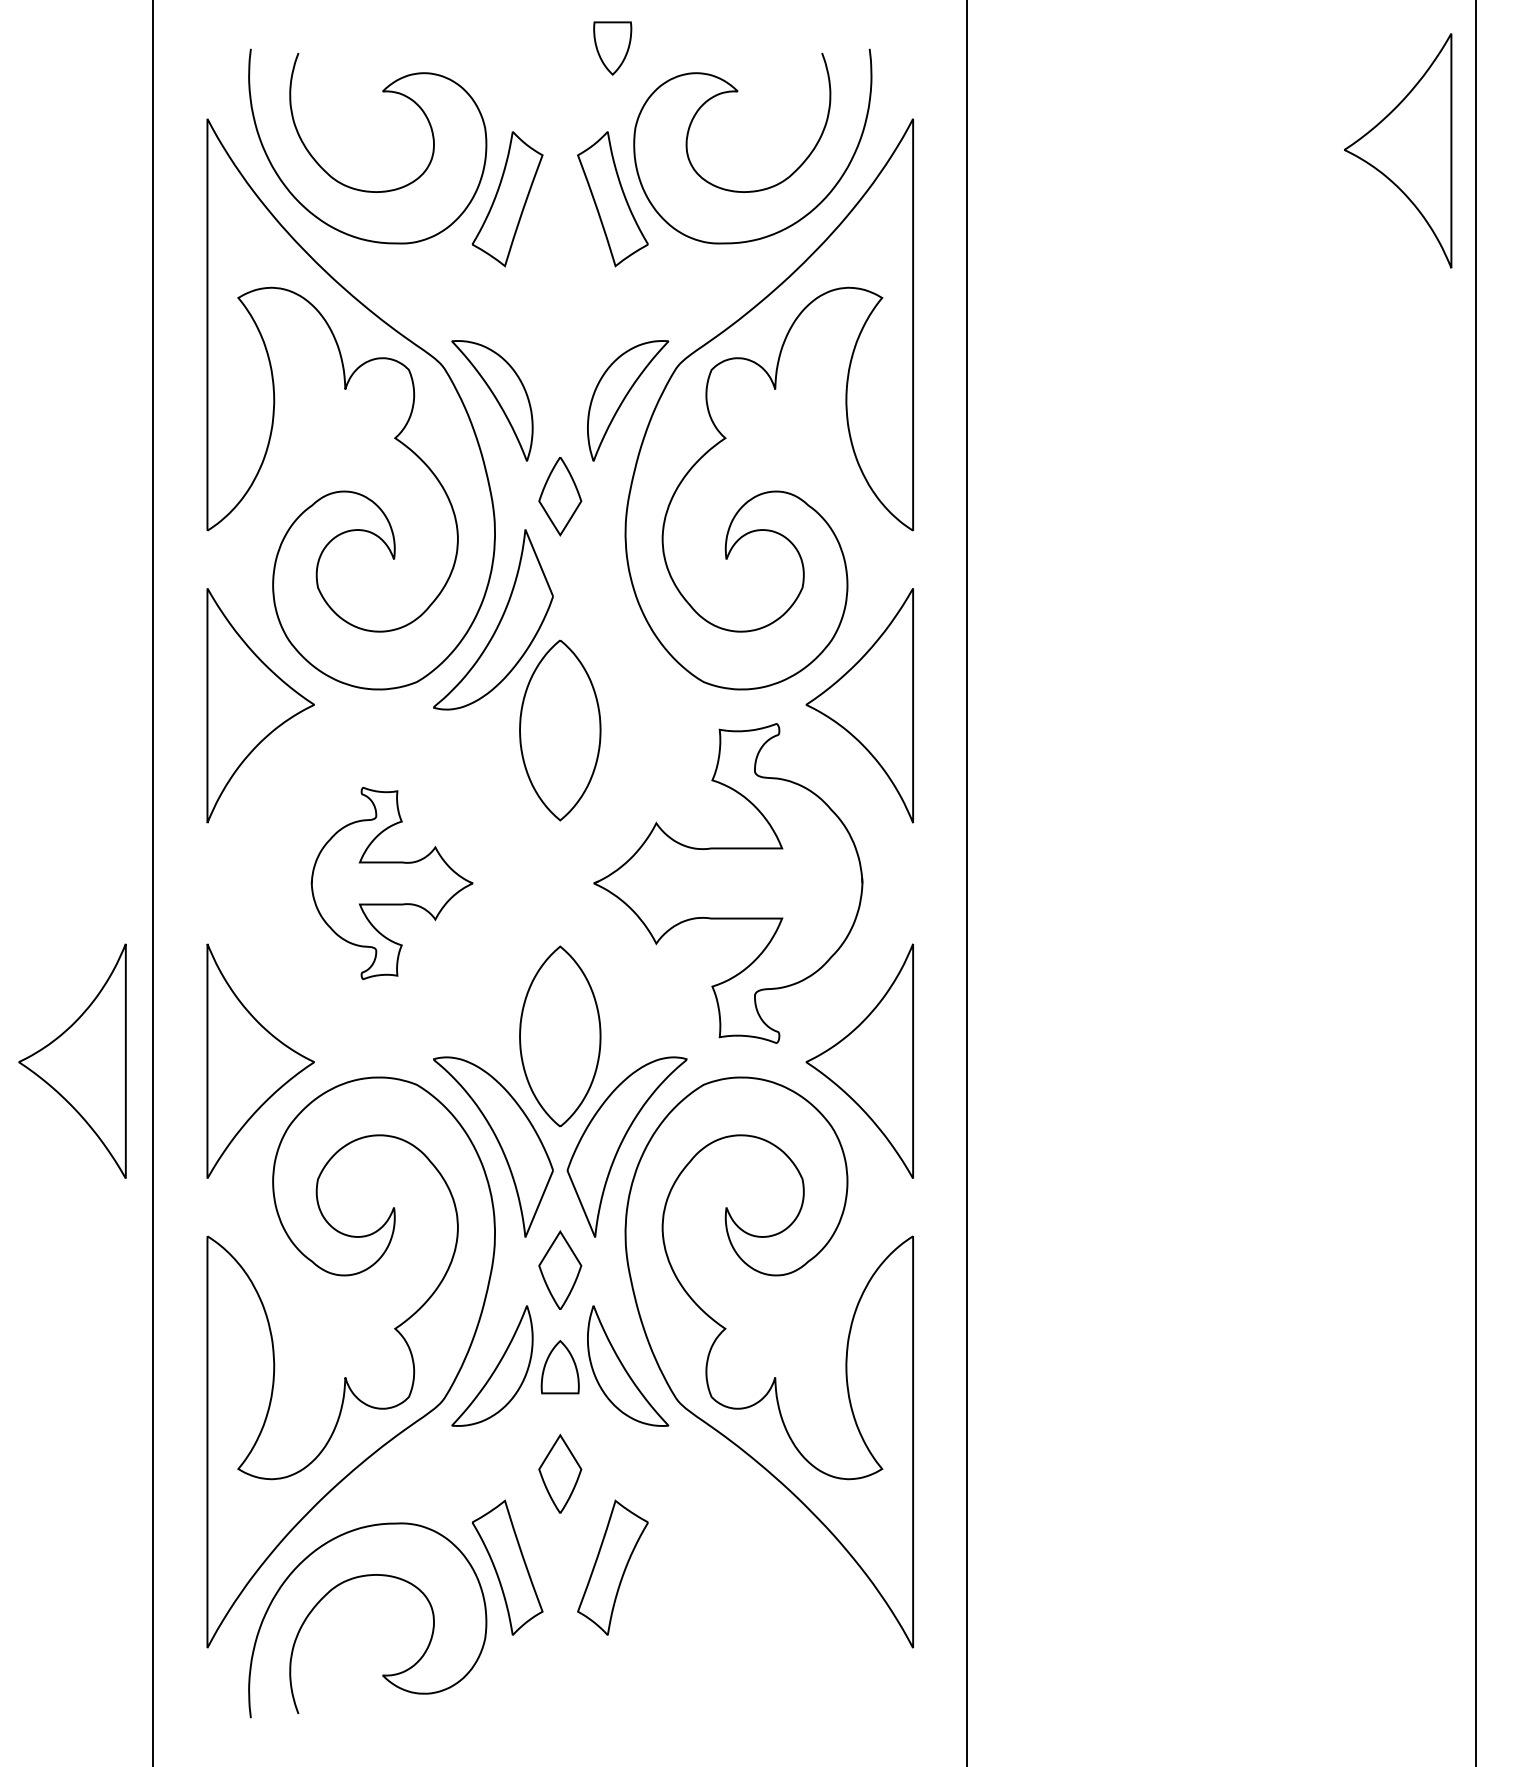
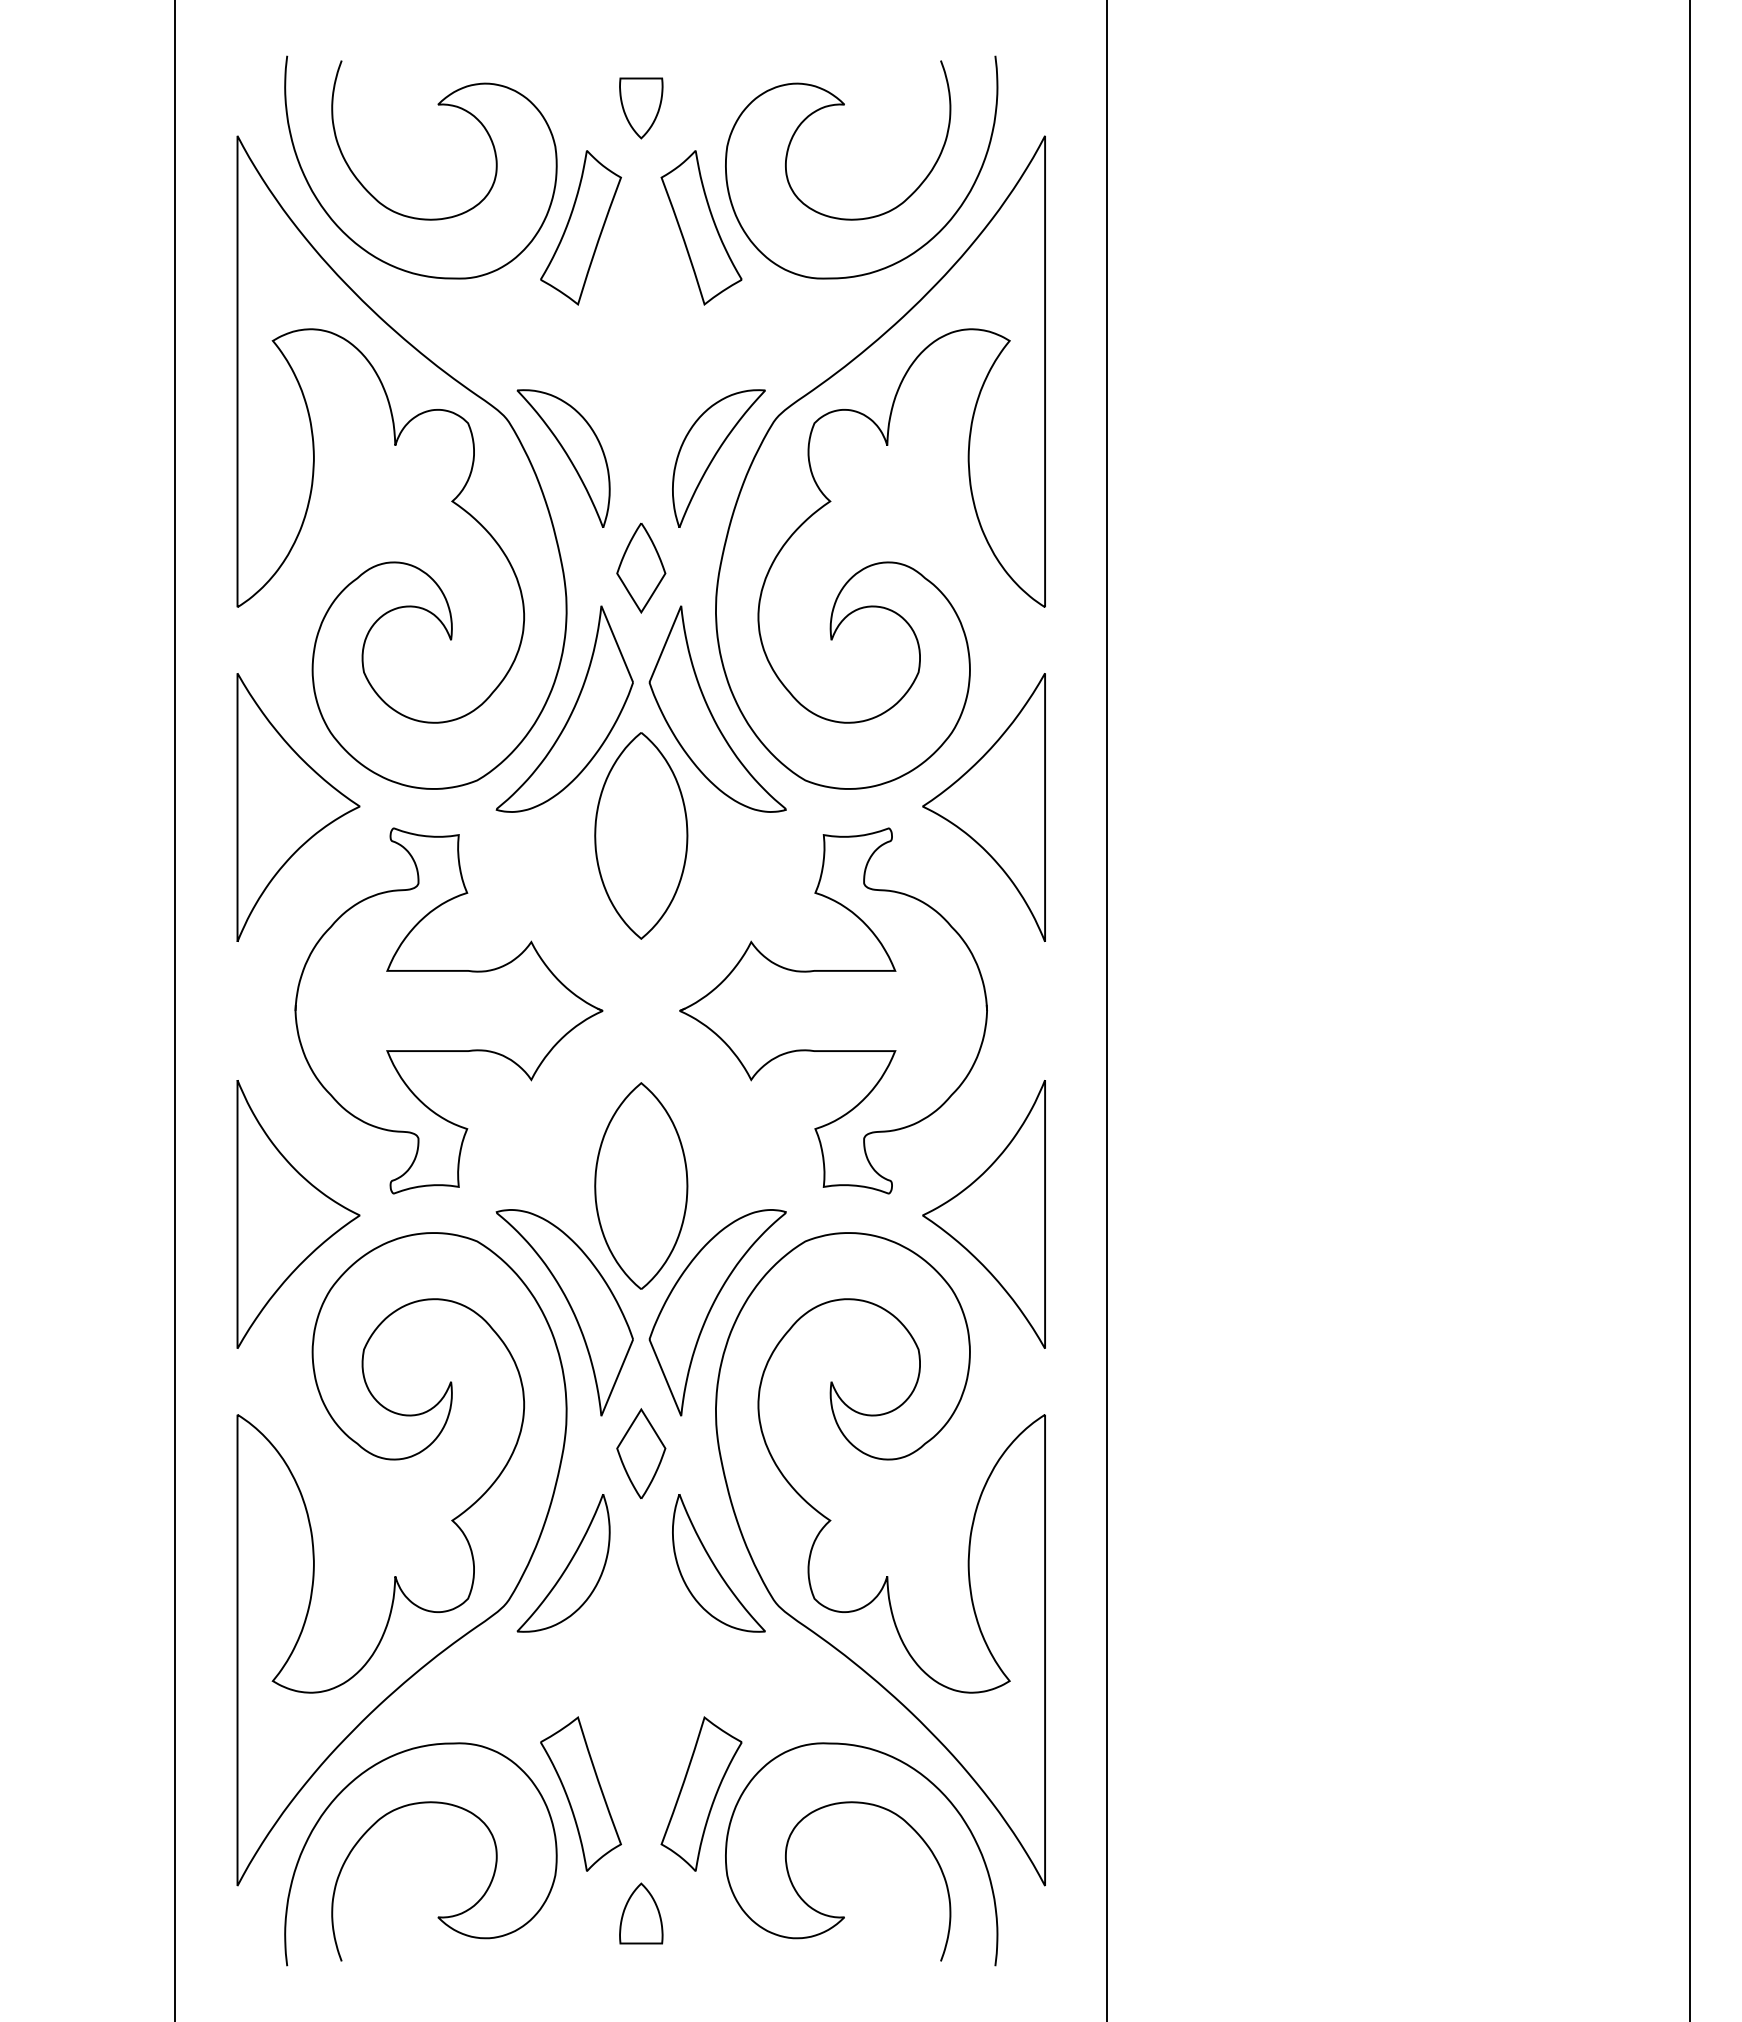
part: (612, 48) -> (641, 108), moved
part: (1397, 150) -> (1599, 172), removed
part: (621, 621) -> (711, 711), added
part: (391, 883) -> (448, 1010), size x1.67
part: (72, 1061) -> (82, 1214), removed
part: (560, 1367) -> (641, 1913), moved
part: (560, 1473) -> (641, 1686), removed
curve: (764, 1578) -> (874, 1806), added

